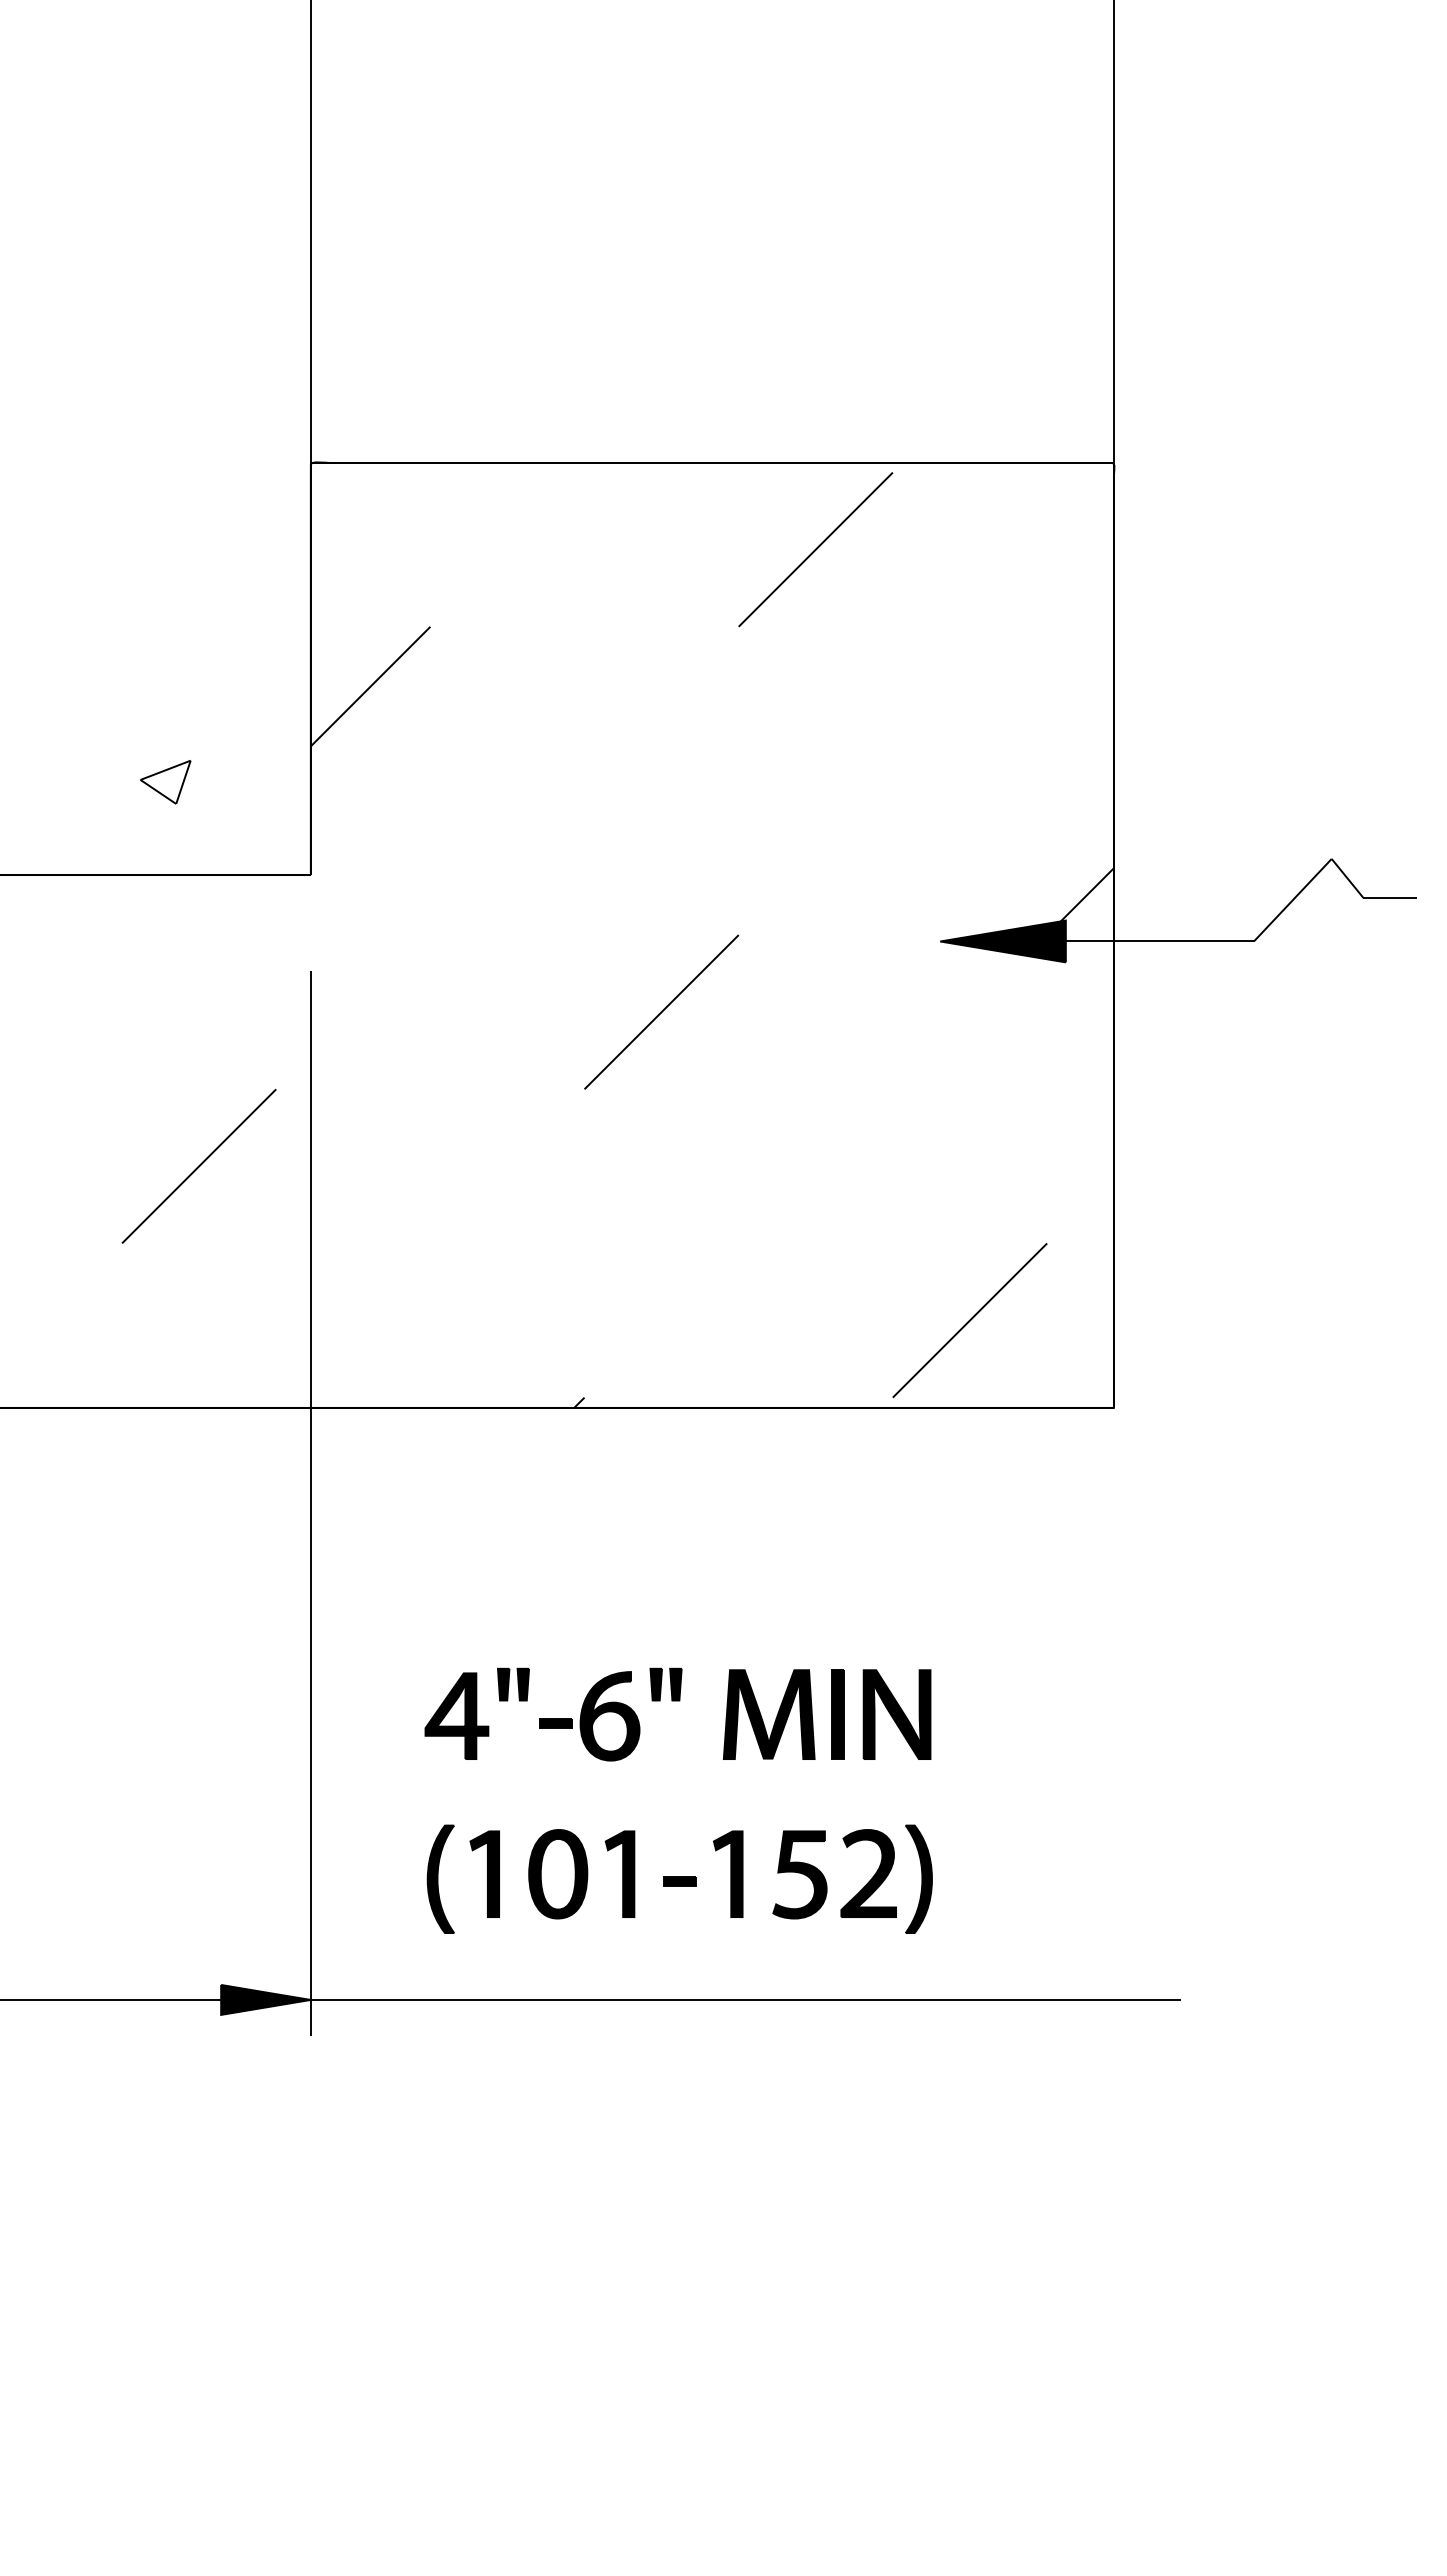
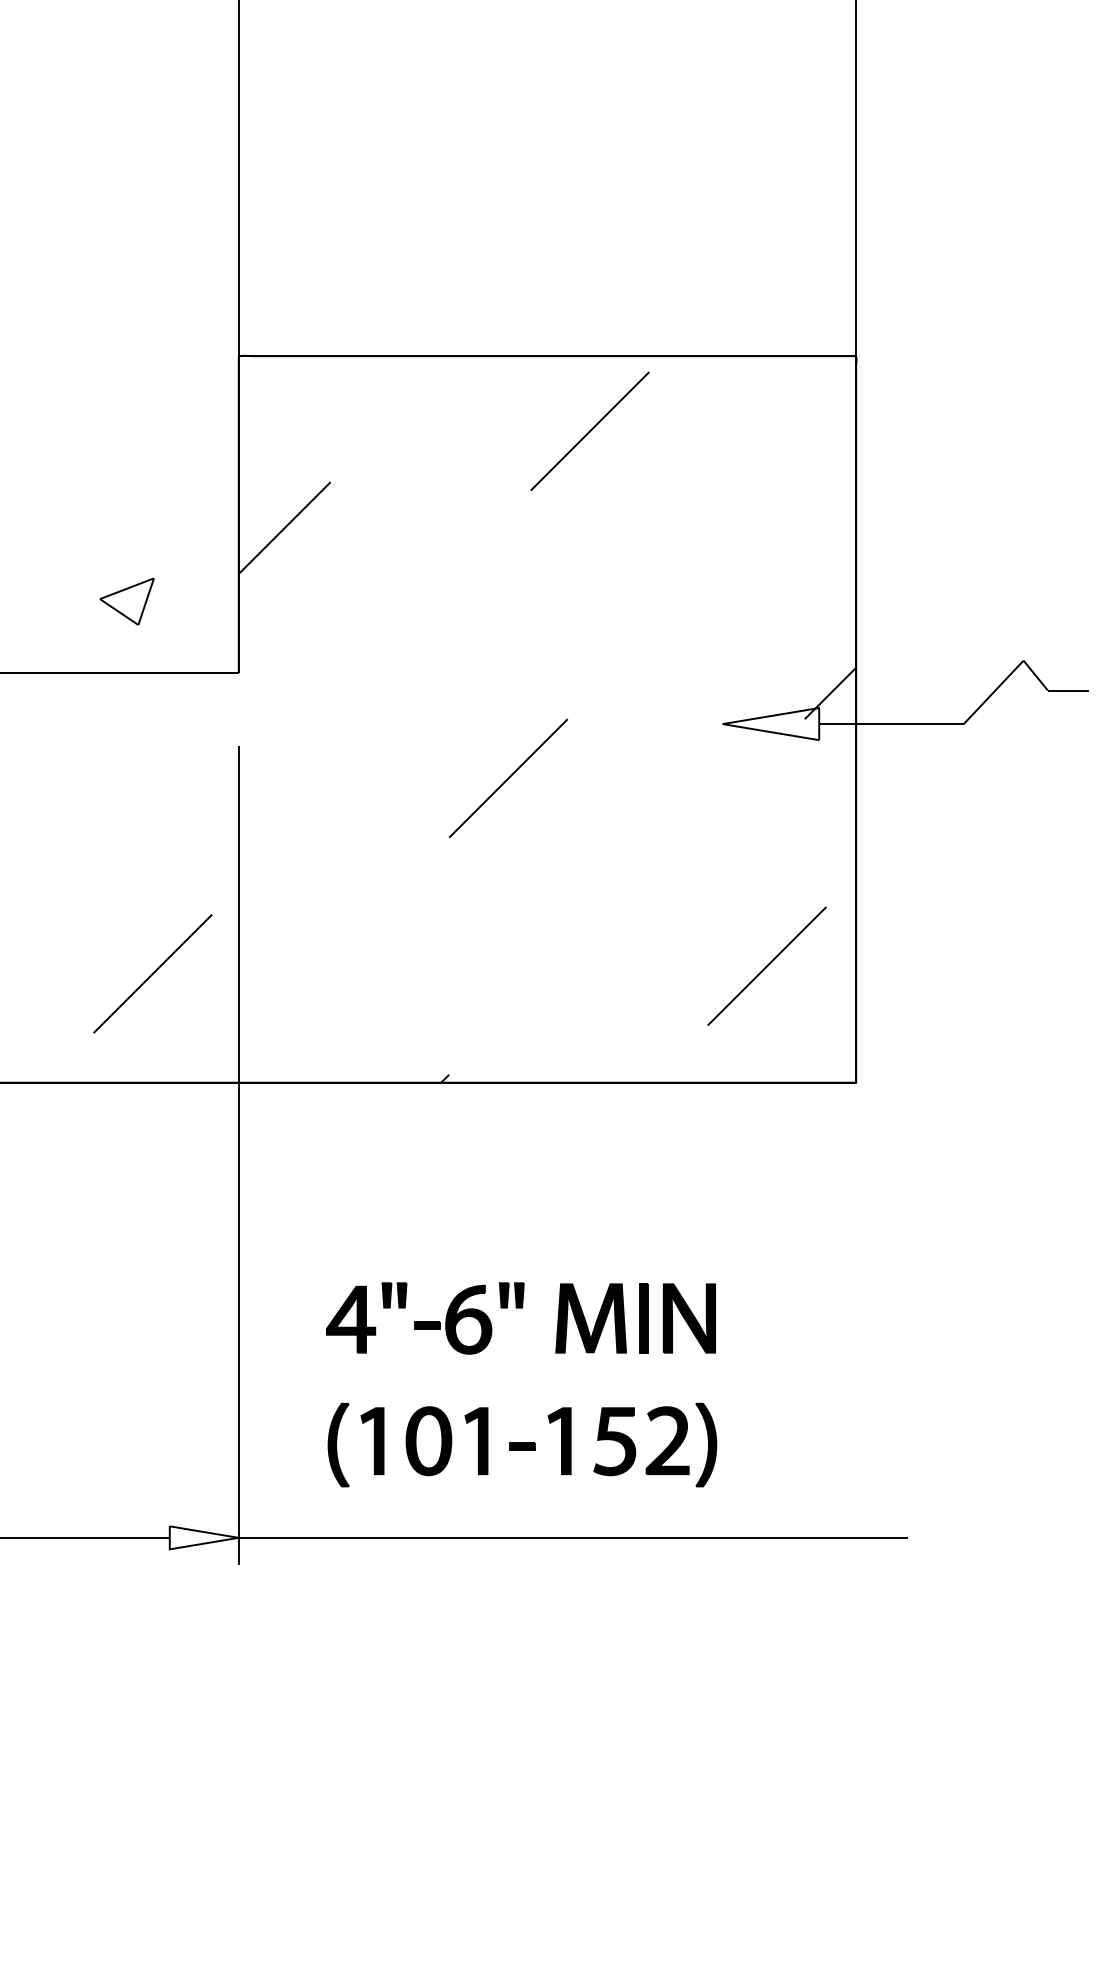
line: (815, 549) -> (589, 431), moved
part: (165, 782) -> (127, 601), size x1.4
fill: (1002, 941) -> (770, 724), removed
line: (198, 1165) -> (152, 973), moved
line: (969, 1320) -> (766, 966), moved
fill: (265, 1999) -> (203, 1537), removed

